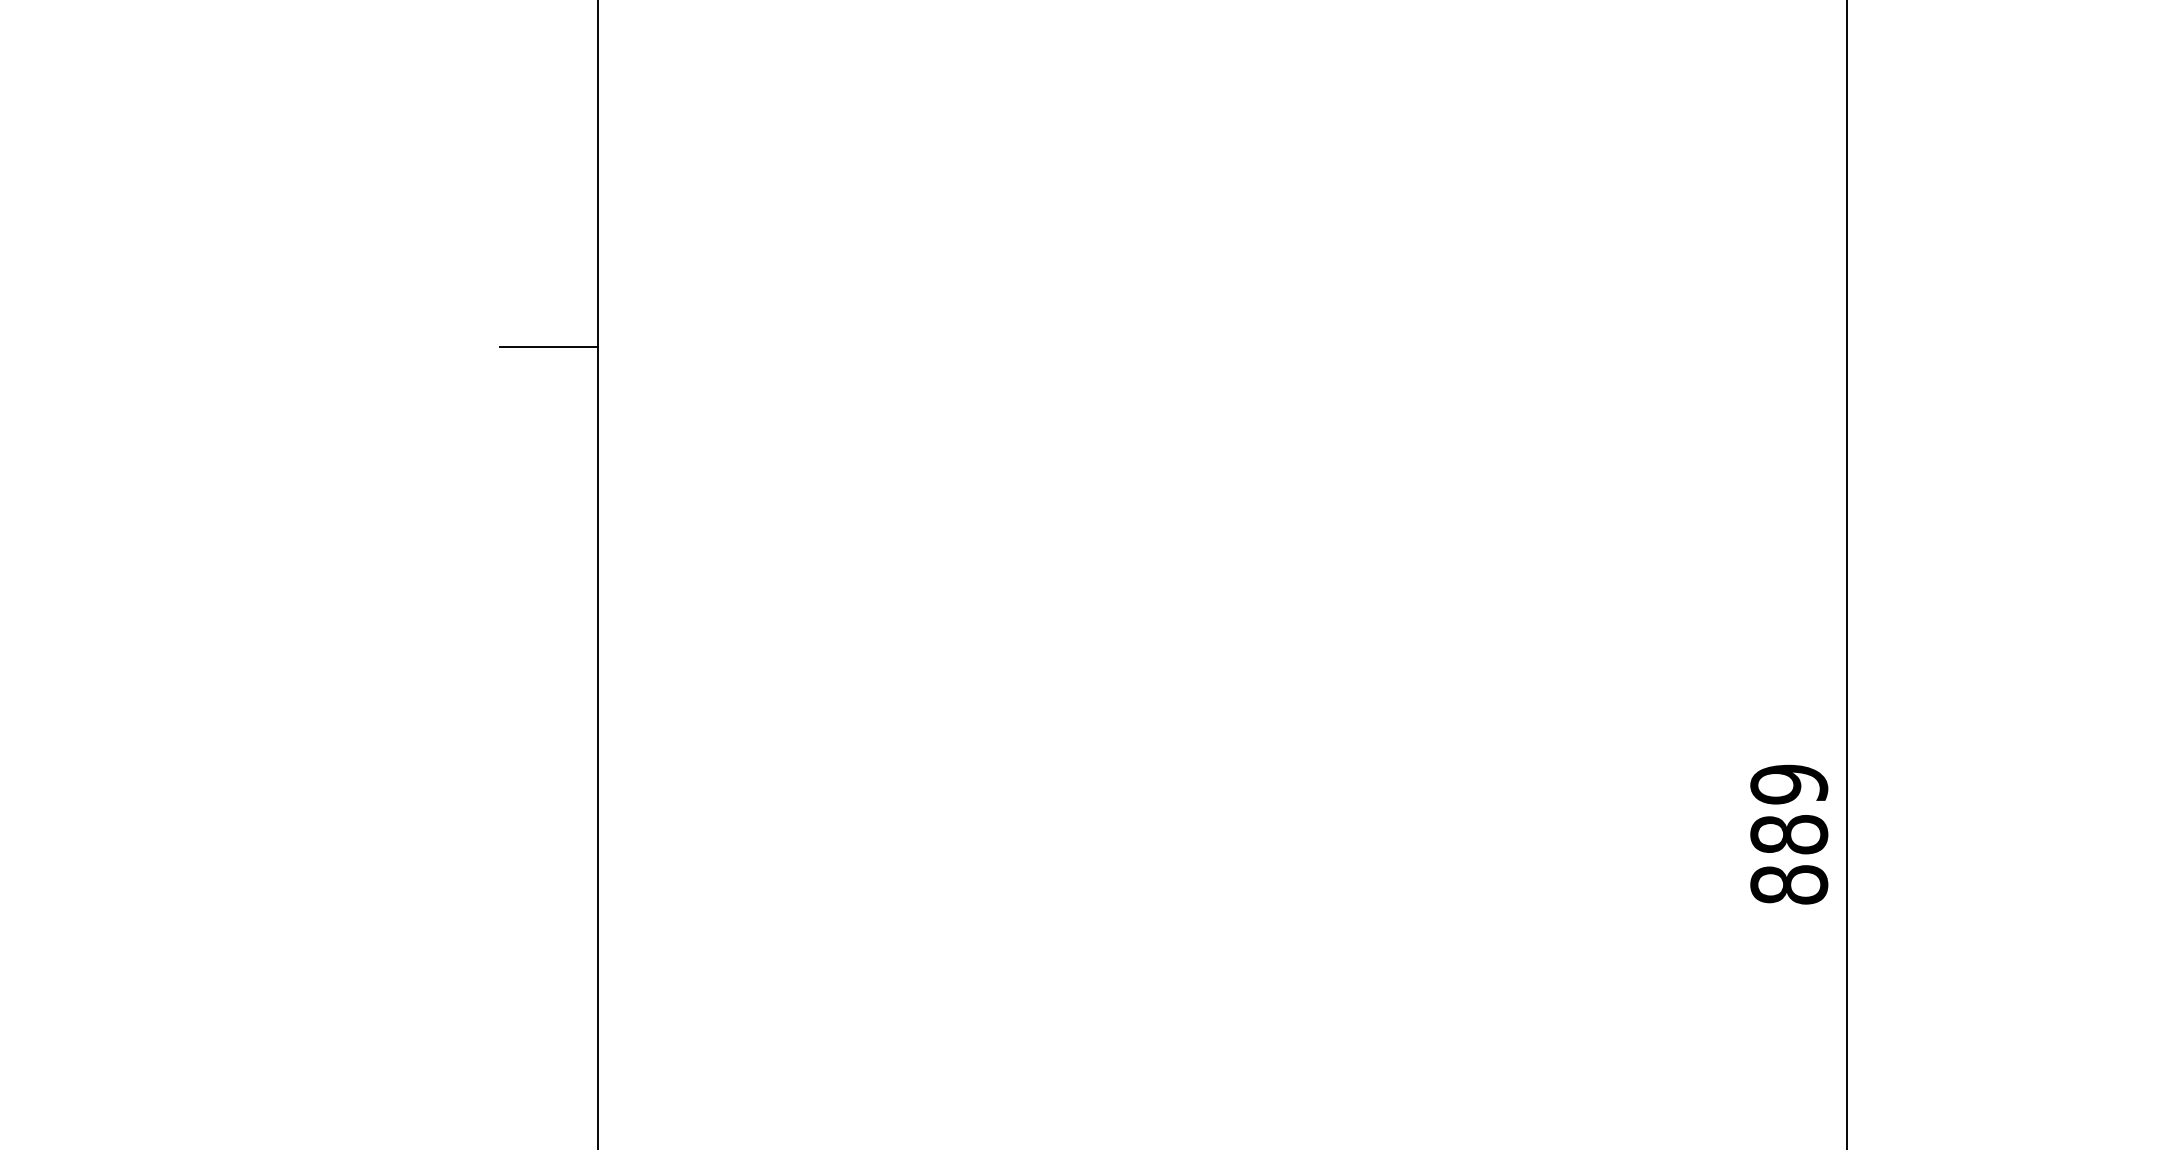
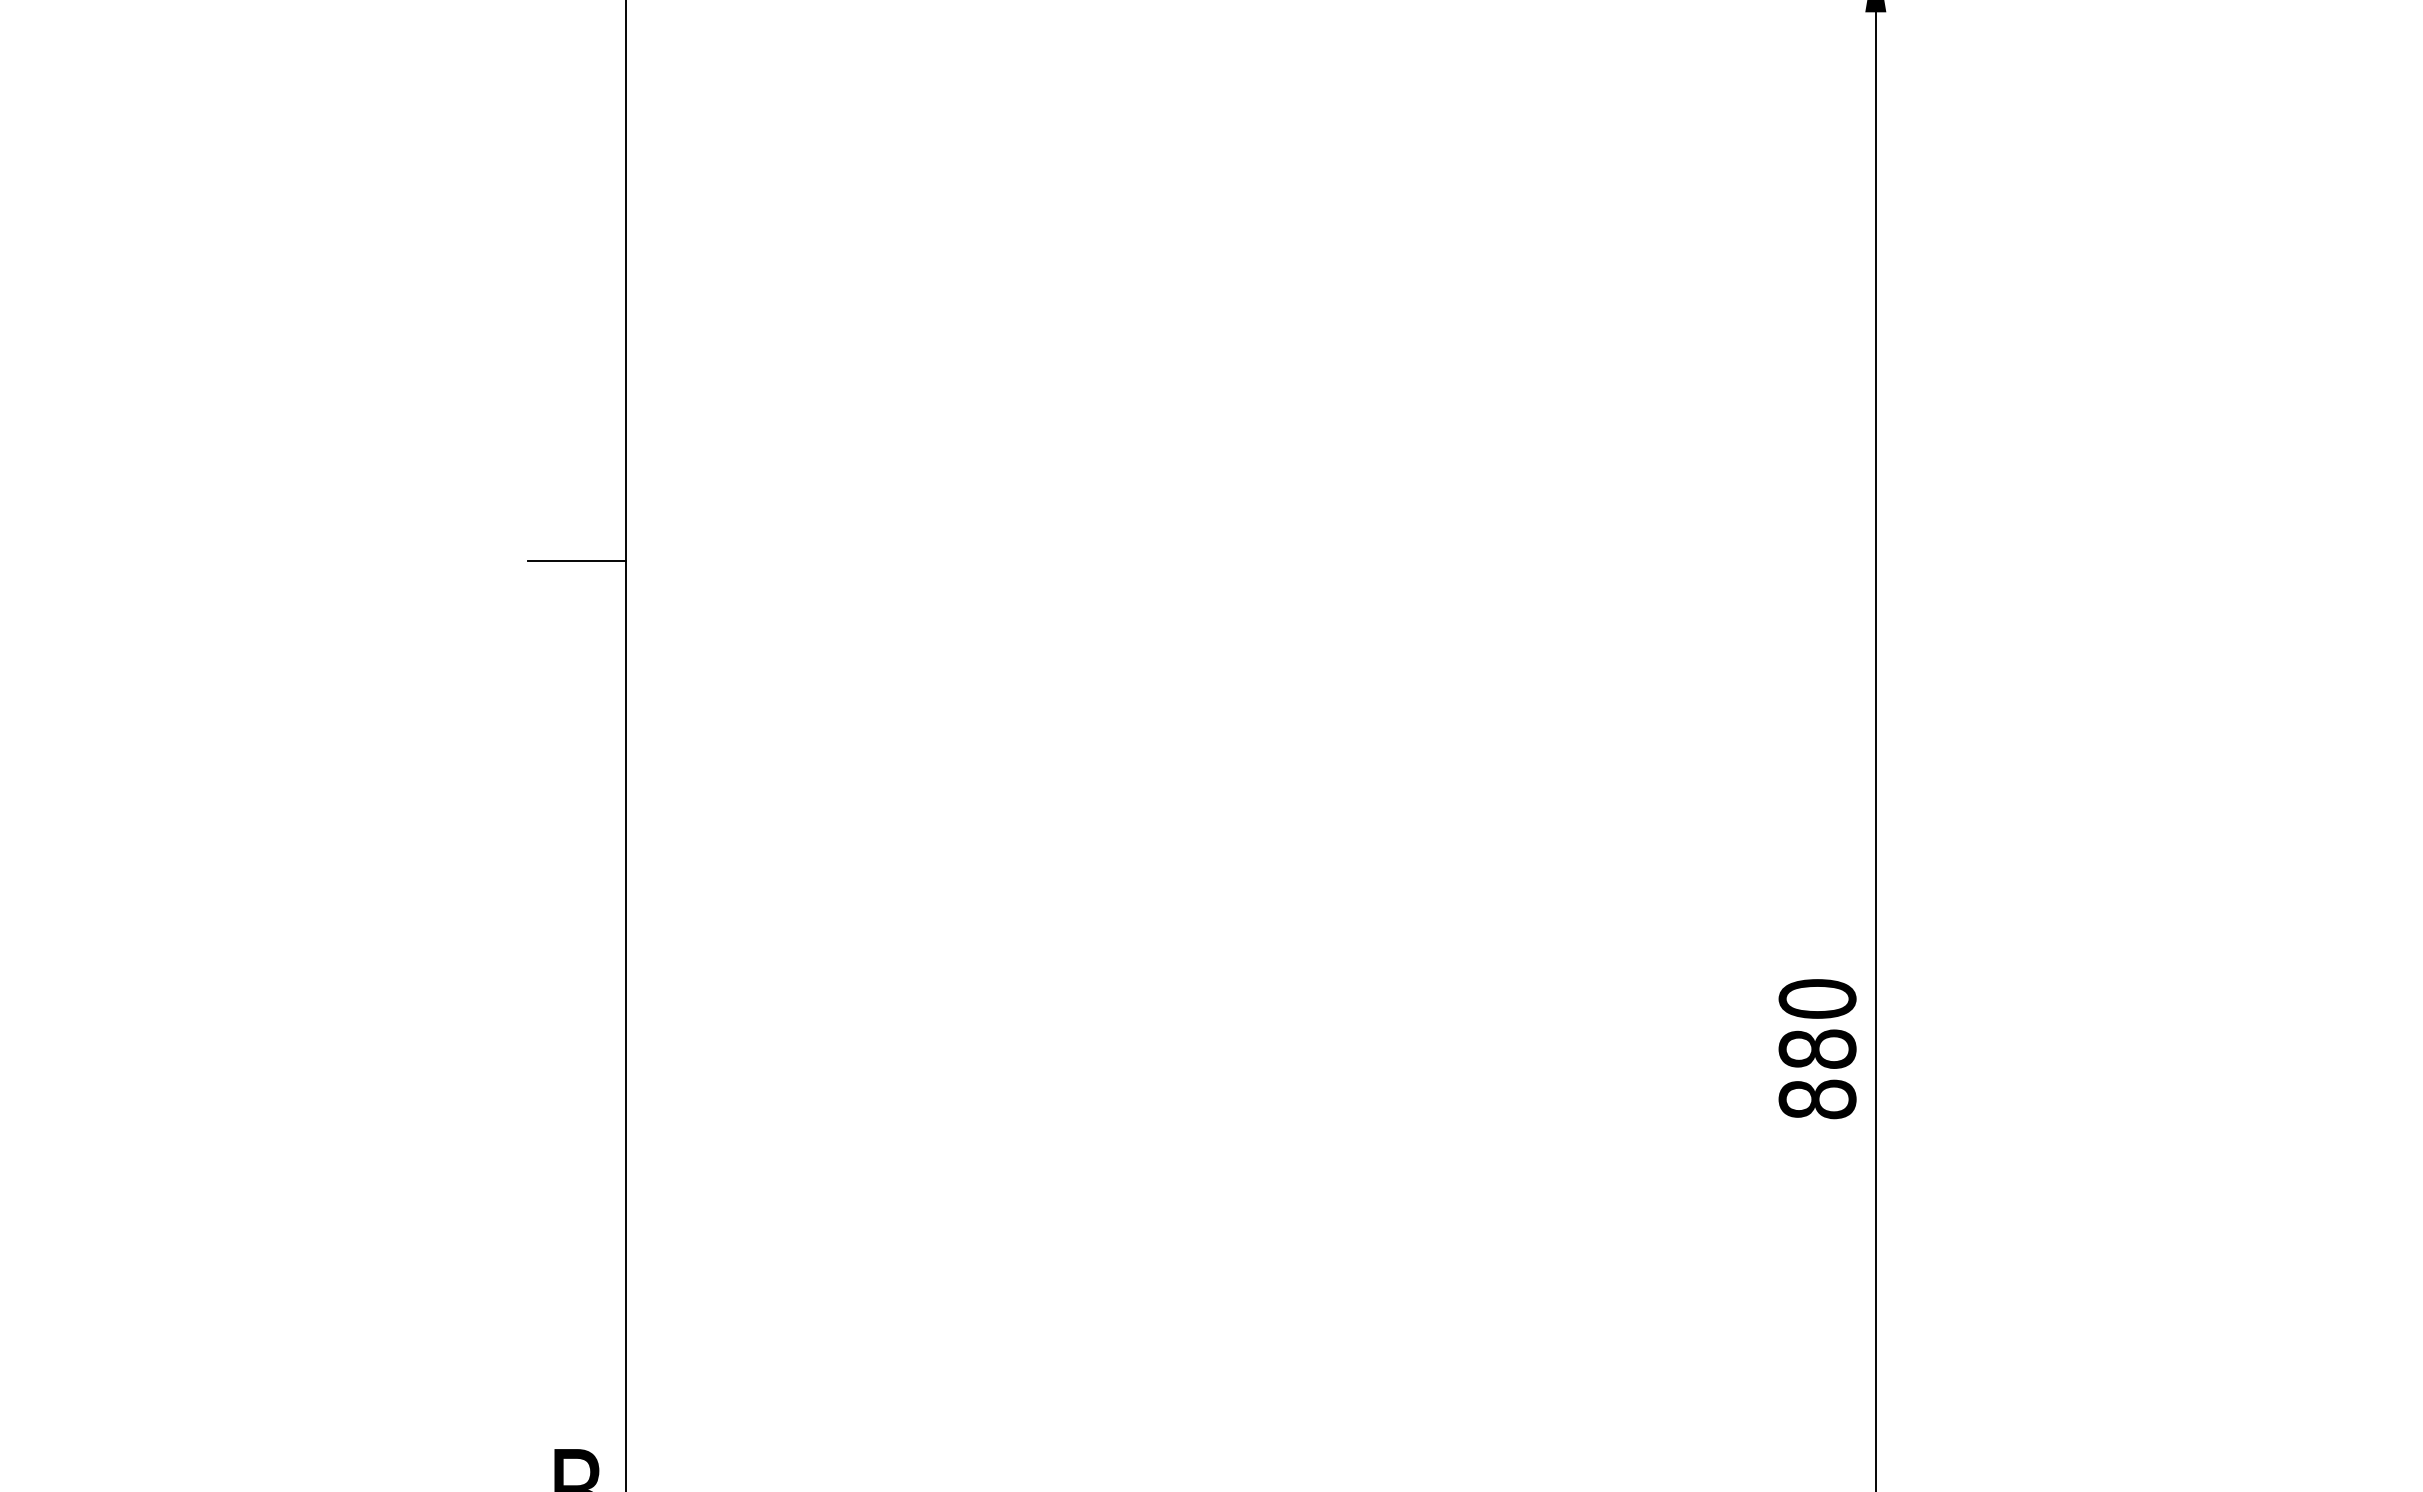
text: (1789, 784) -> (1817, 999), 889 -> 880

